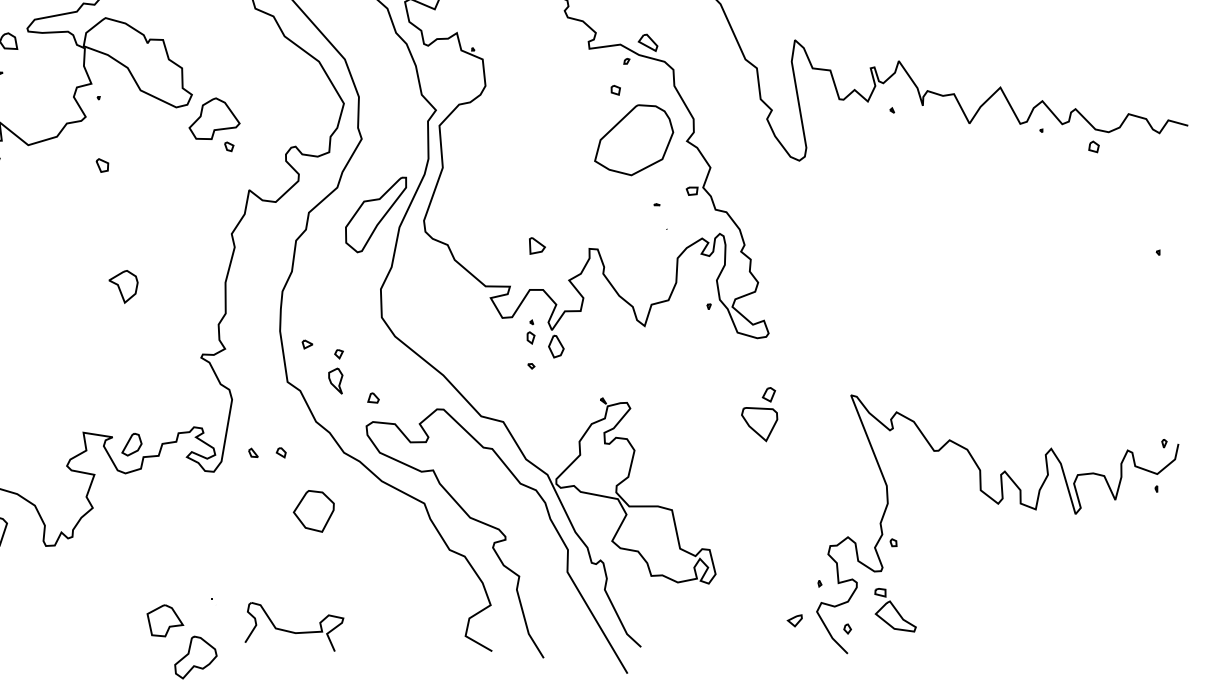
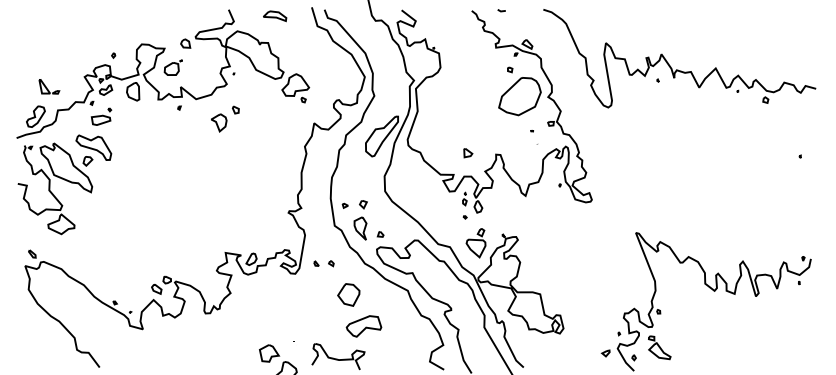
part: (124, 285) -> (219, 122), moved
part: (335, 372) -> (360, 220), size x1.67
part: (758, 415) -> (475, 243), moved
part: (341, 570) -> (363, 326), added

